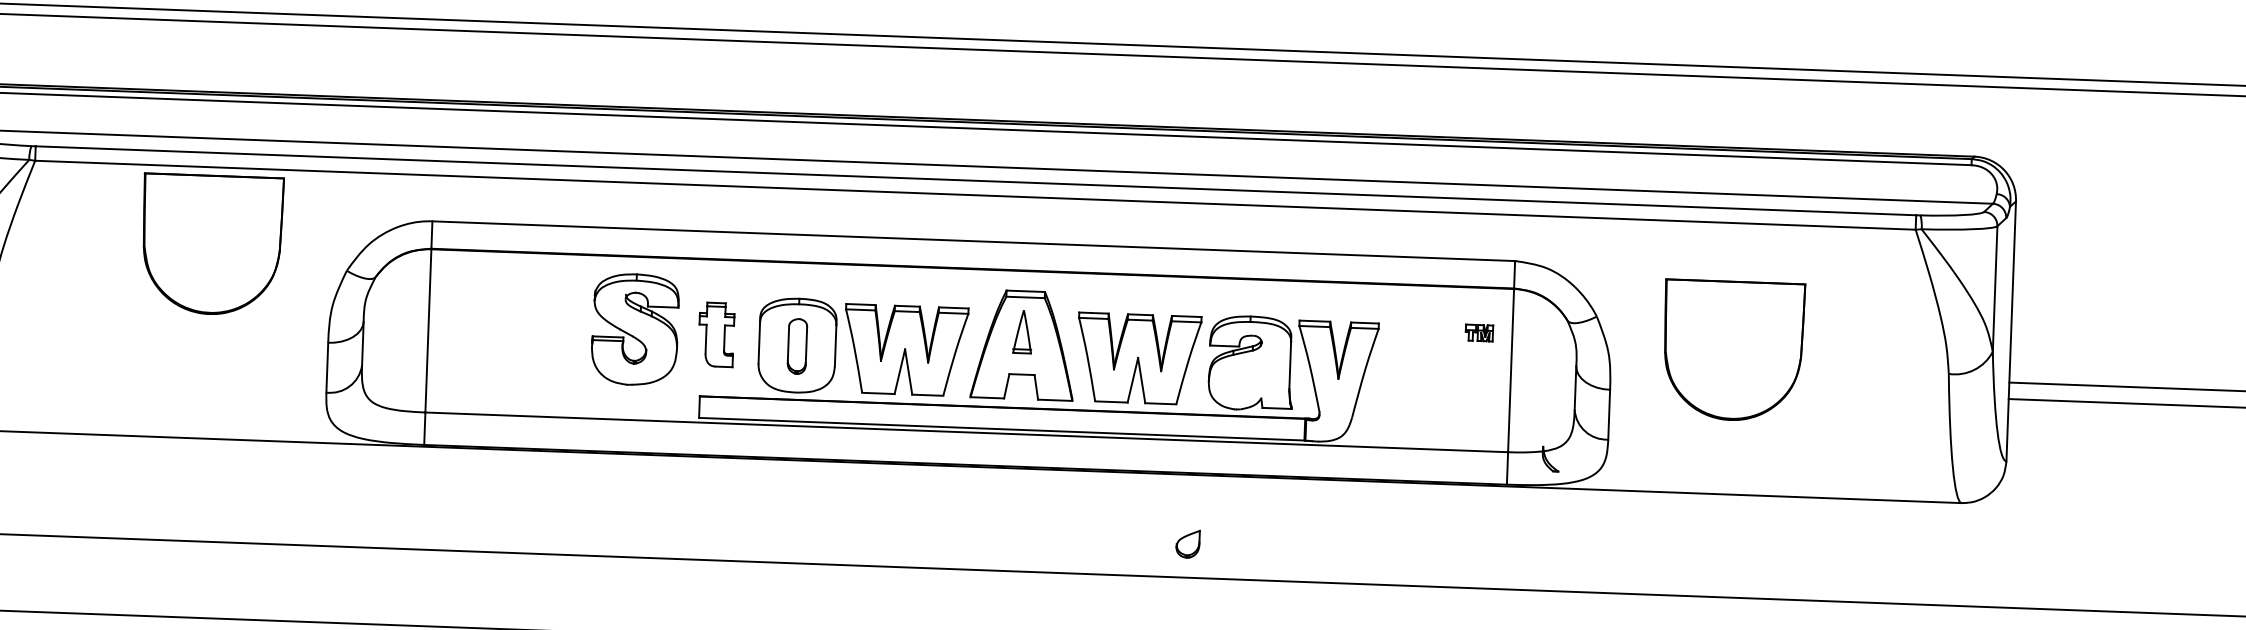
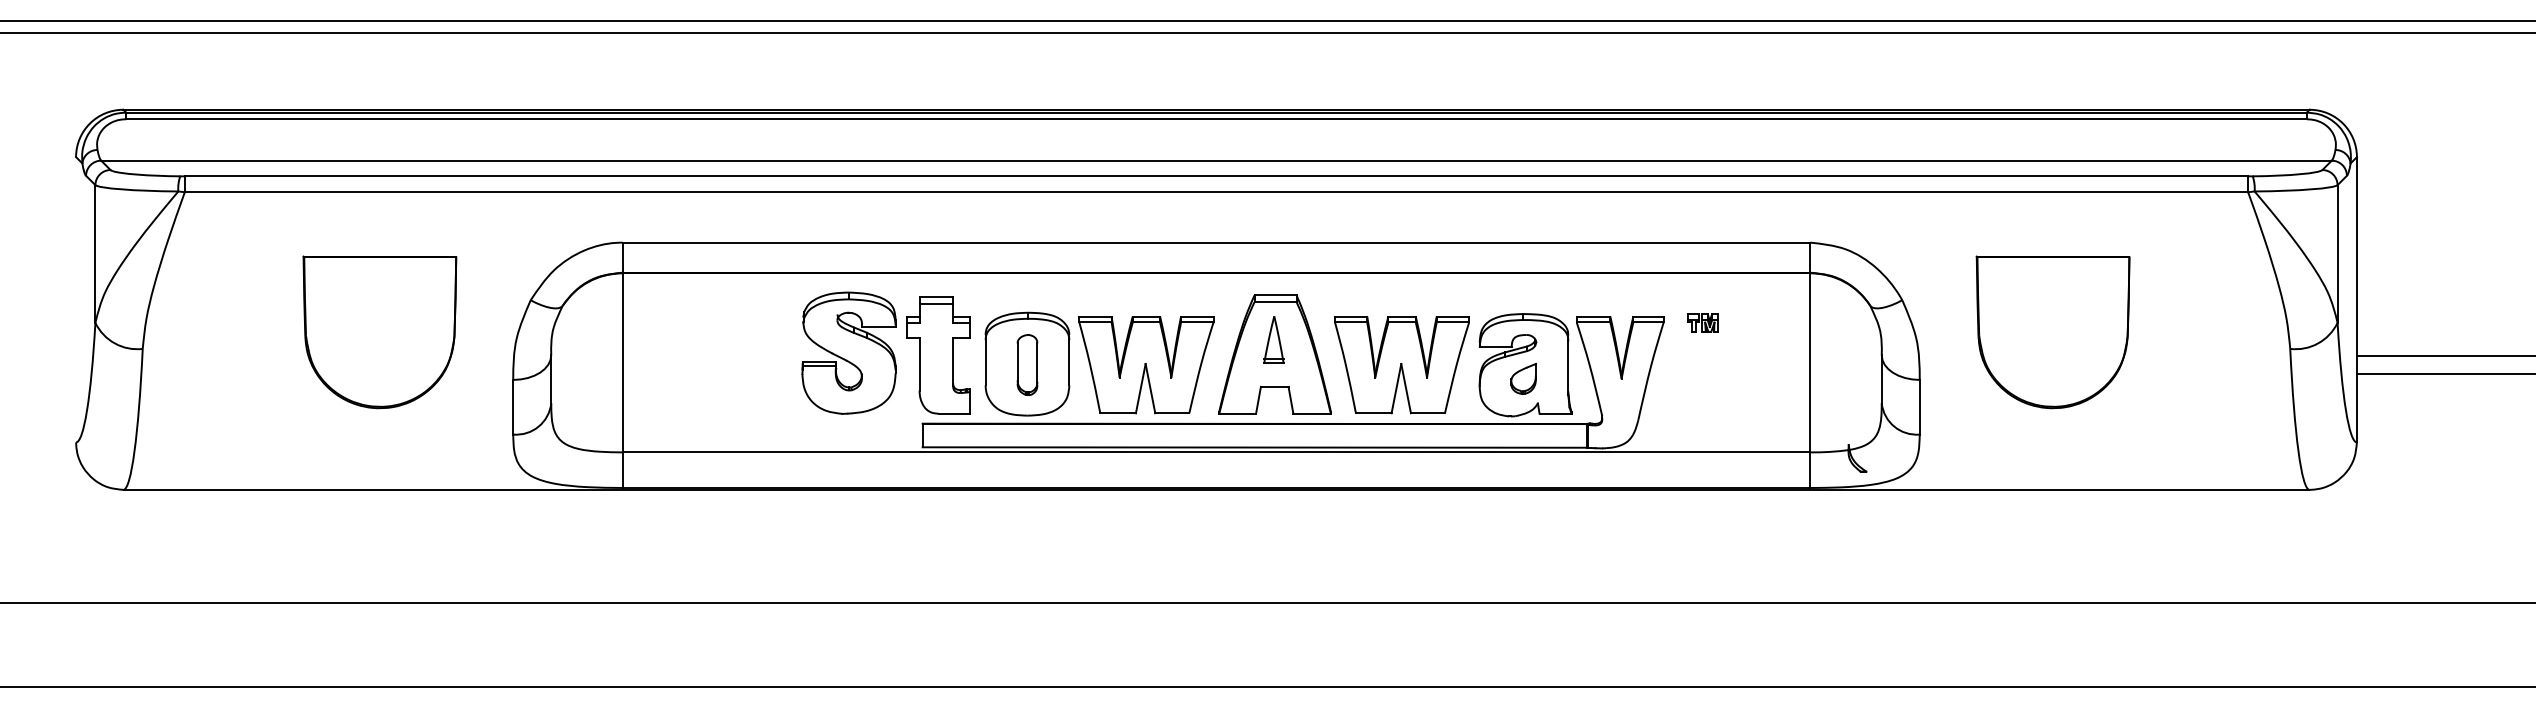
part: (211, 245) -> (379, 332), moved
part: (1478, 332) -> (1702, 322), moved
part: (716, 334) -> (938, 355), size x1.67
part: (1188, 543) -> (1523, 378), moved

